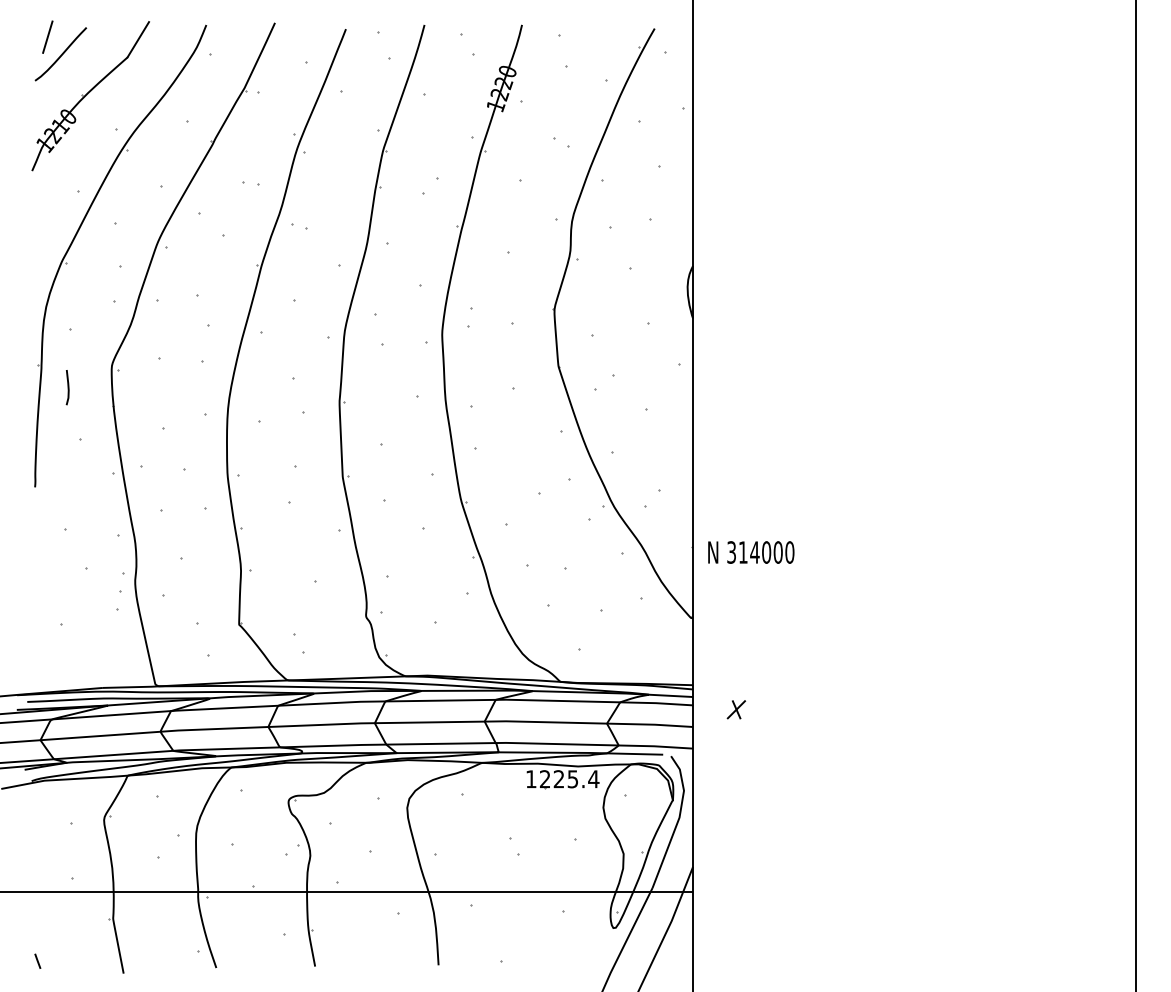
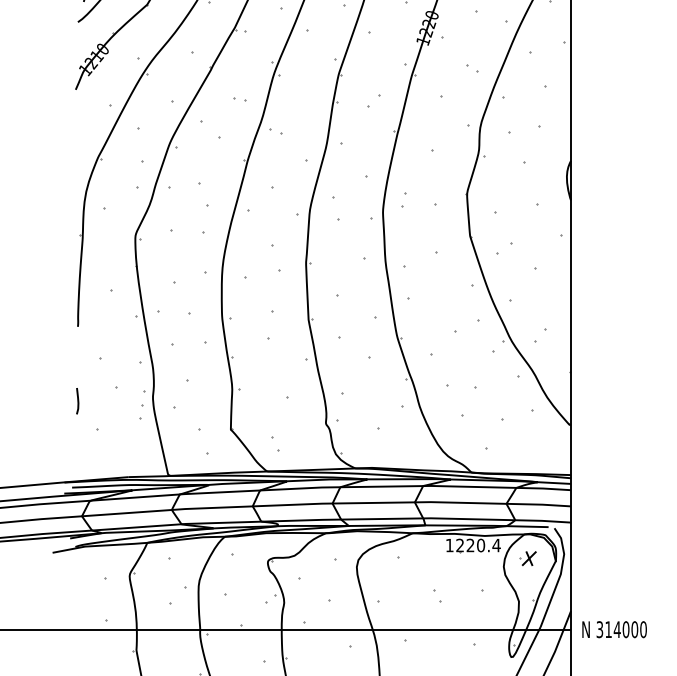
line: (67, 387) -> (77, 401), moved
text: (751, 552) -> (614, 629), moved
part: (736, 709) -> (529, 558), moved
text: (572, 779) -> (480, 545), 1225.4 -> 1220.4

